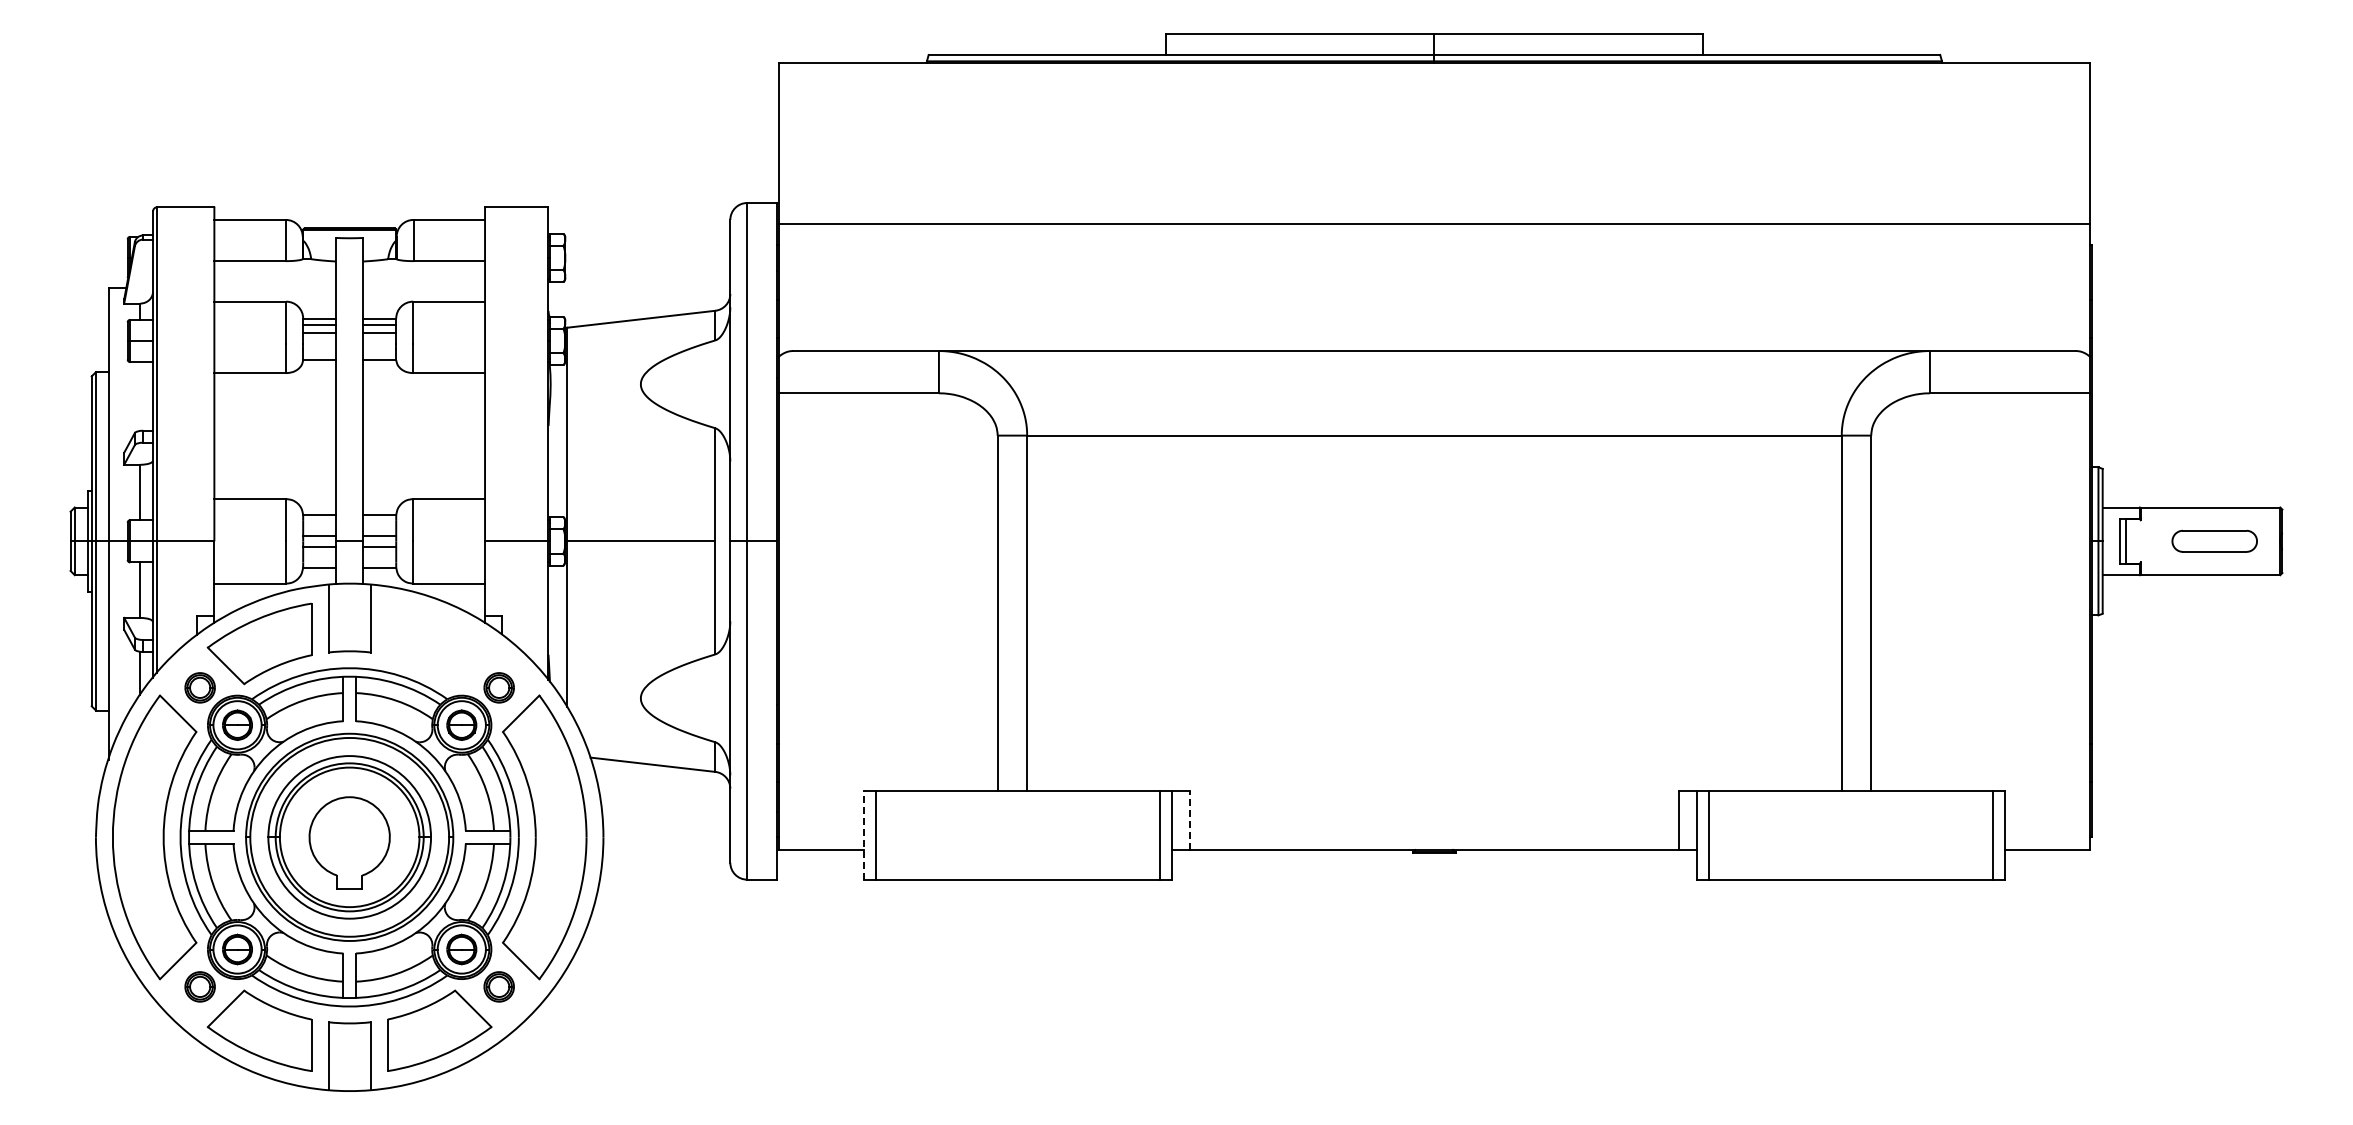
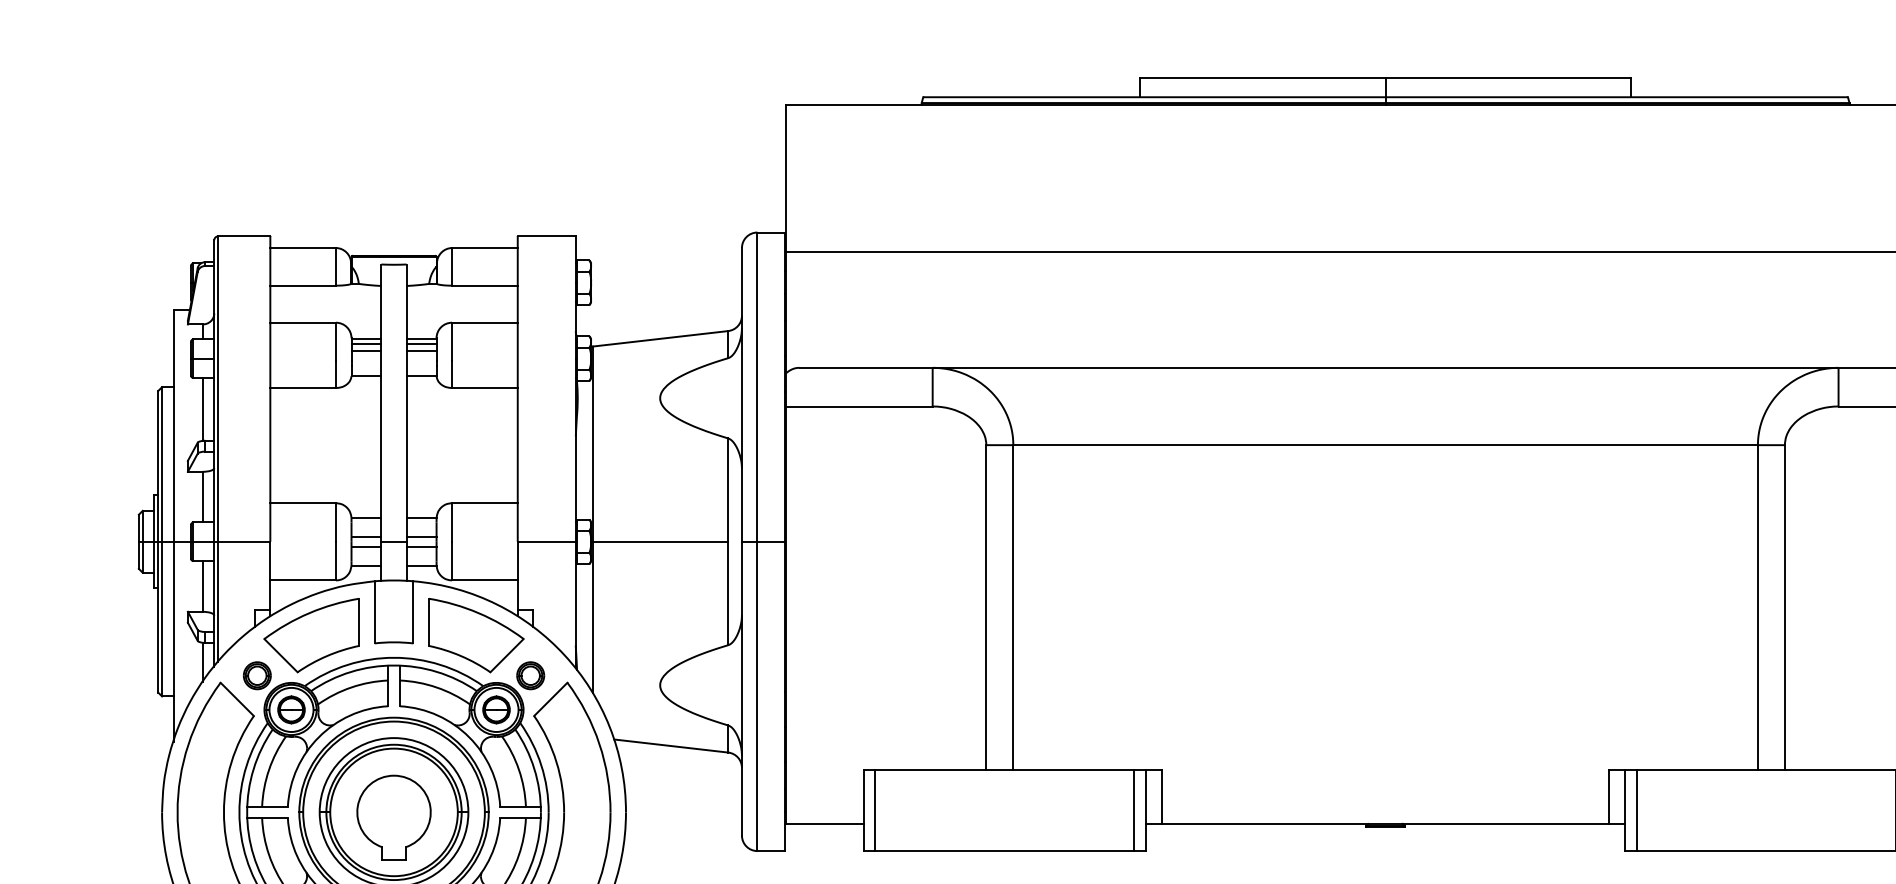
line: (140, 396) -> (202, 409), added
part: (439, 643) -> (476, 635), added
line: (1190, 820) -> (1162, 796), dashed -> solid
line: (863, 834) -> (863, 809), dashed -> solid

